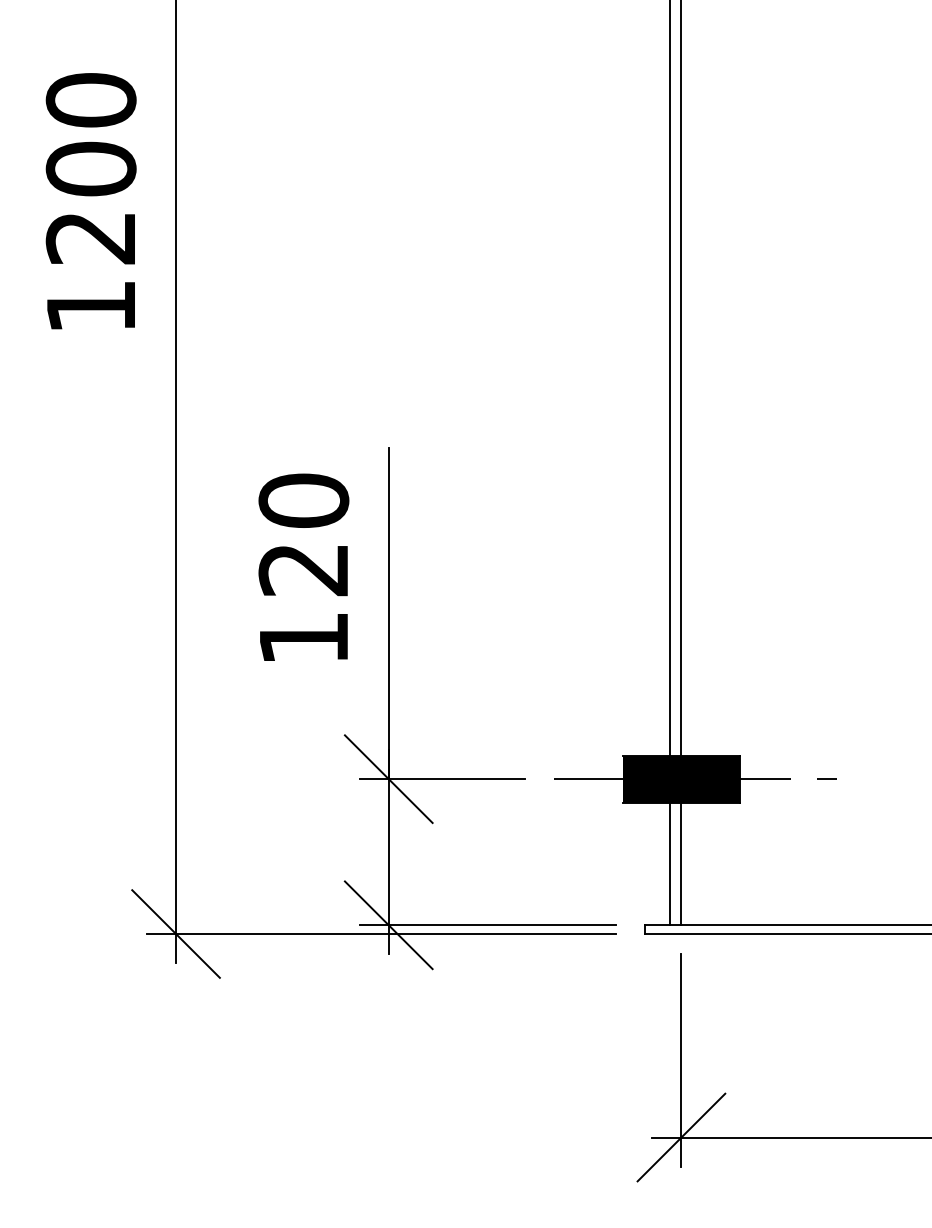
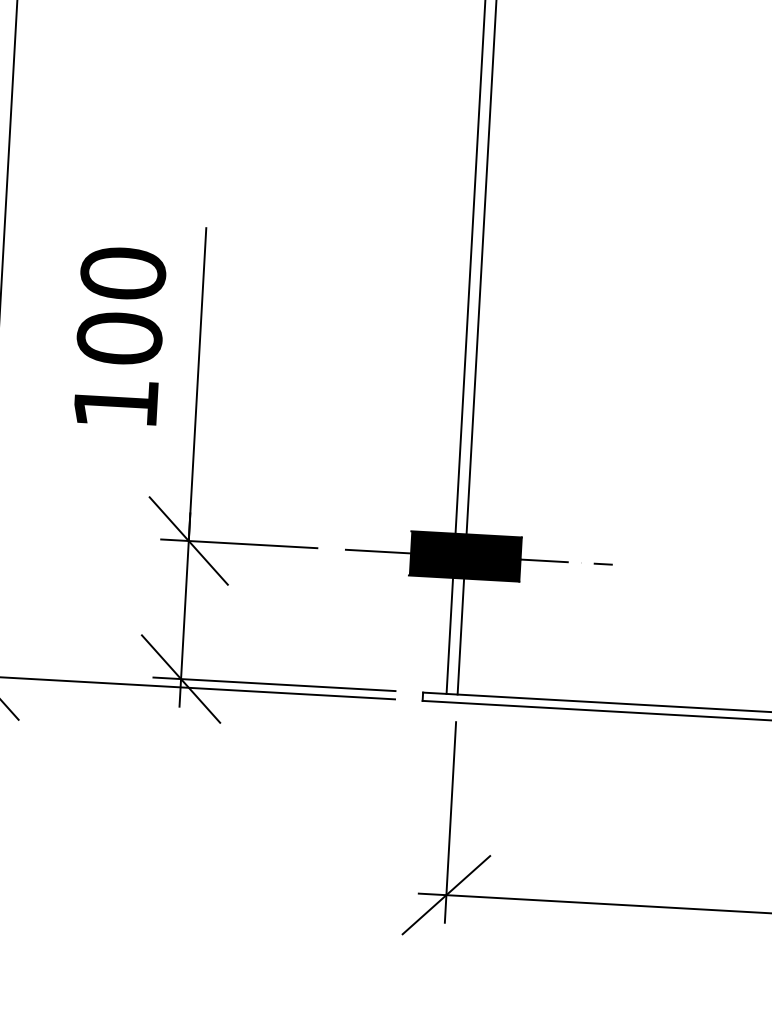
text: (303, 569) -> (119, 338), 120 -> 100

